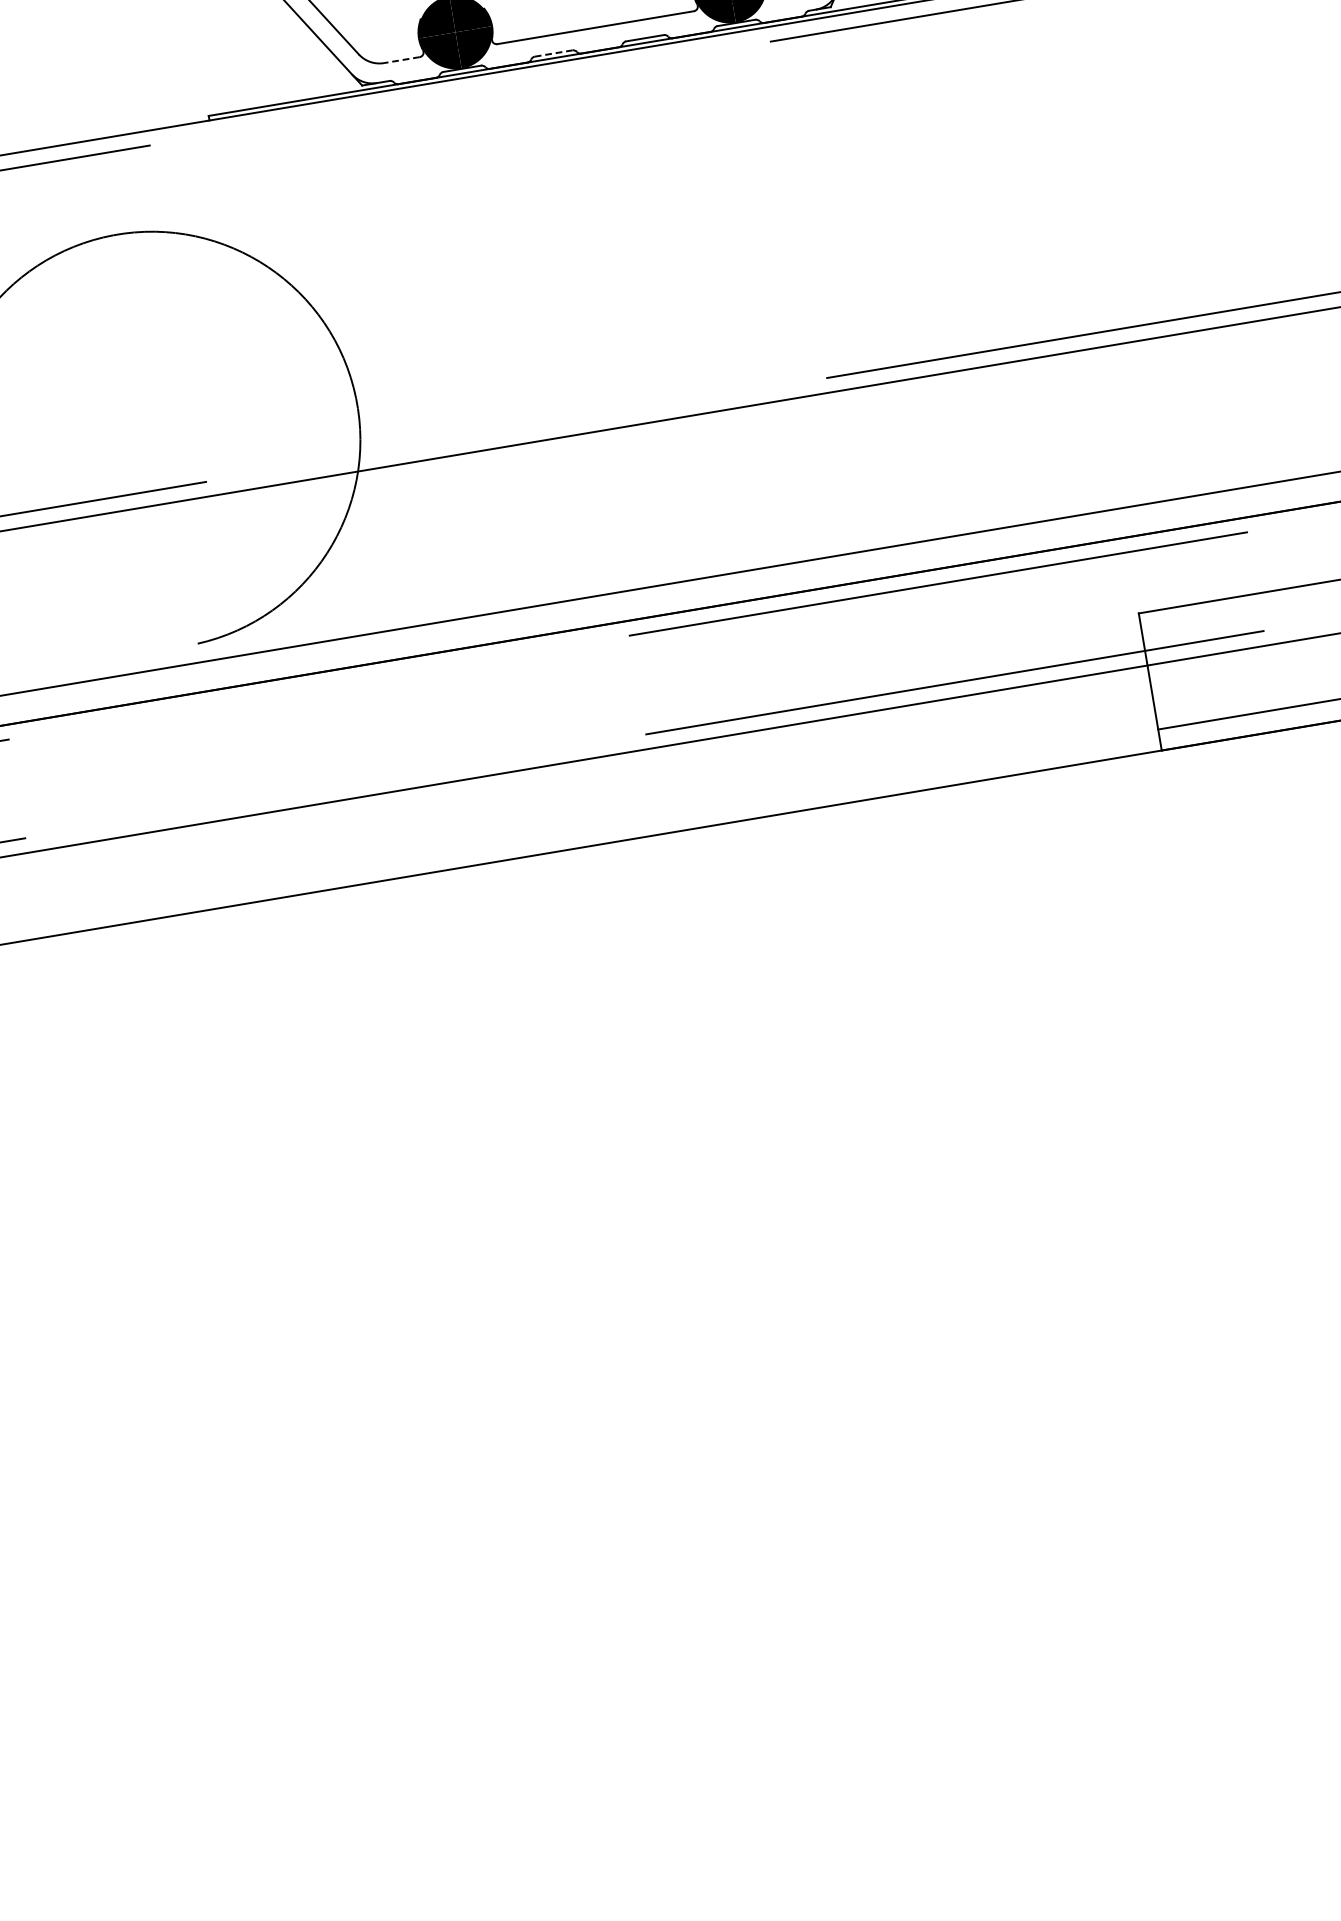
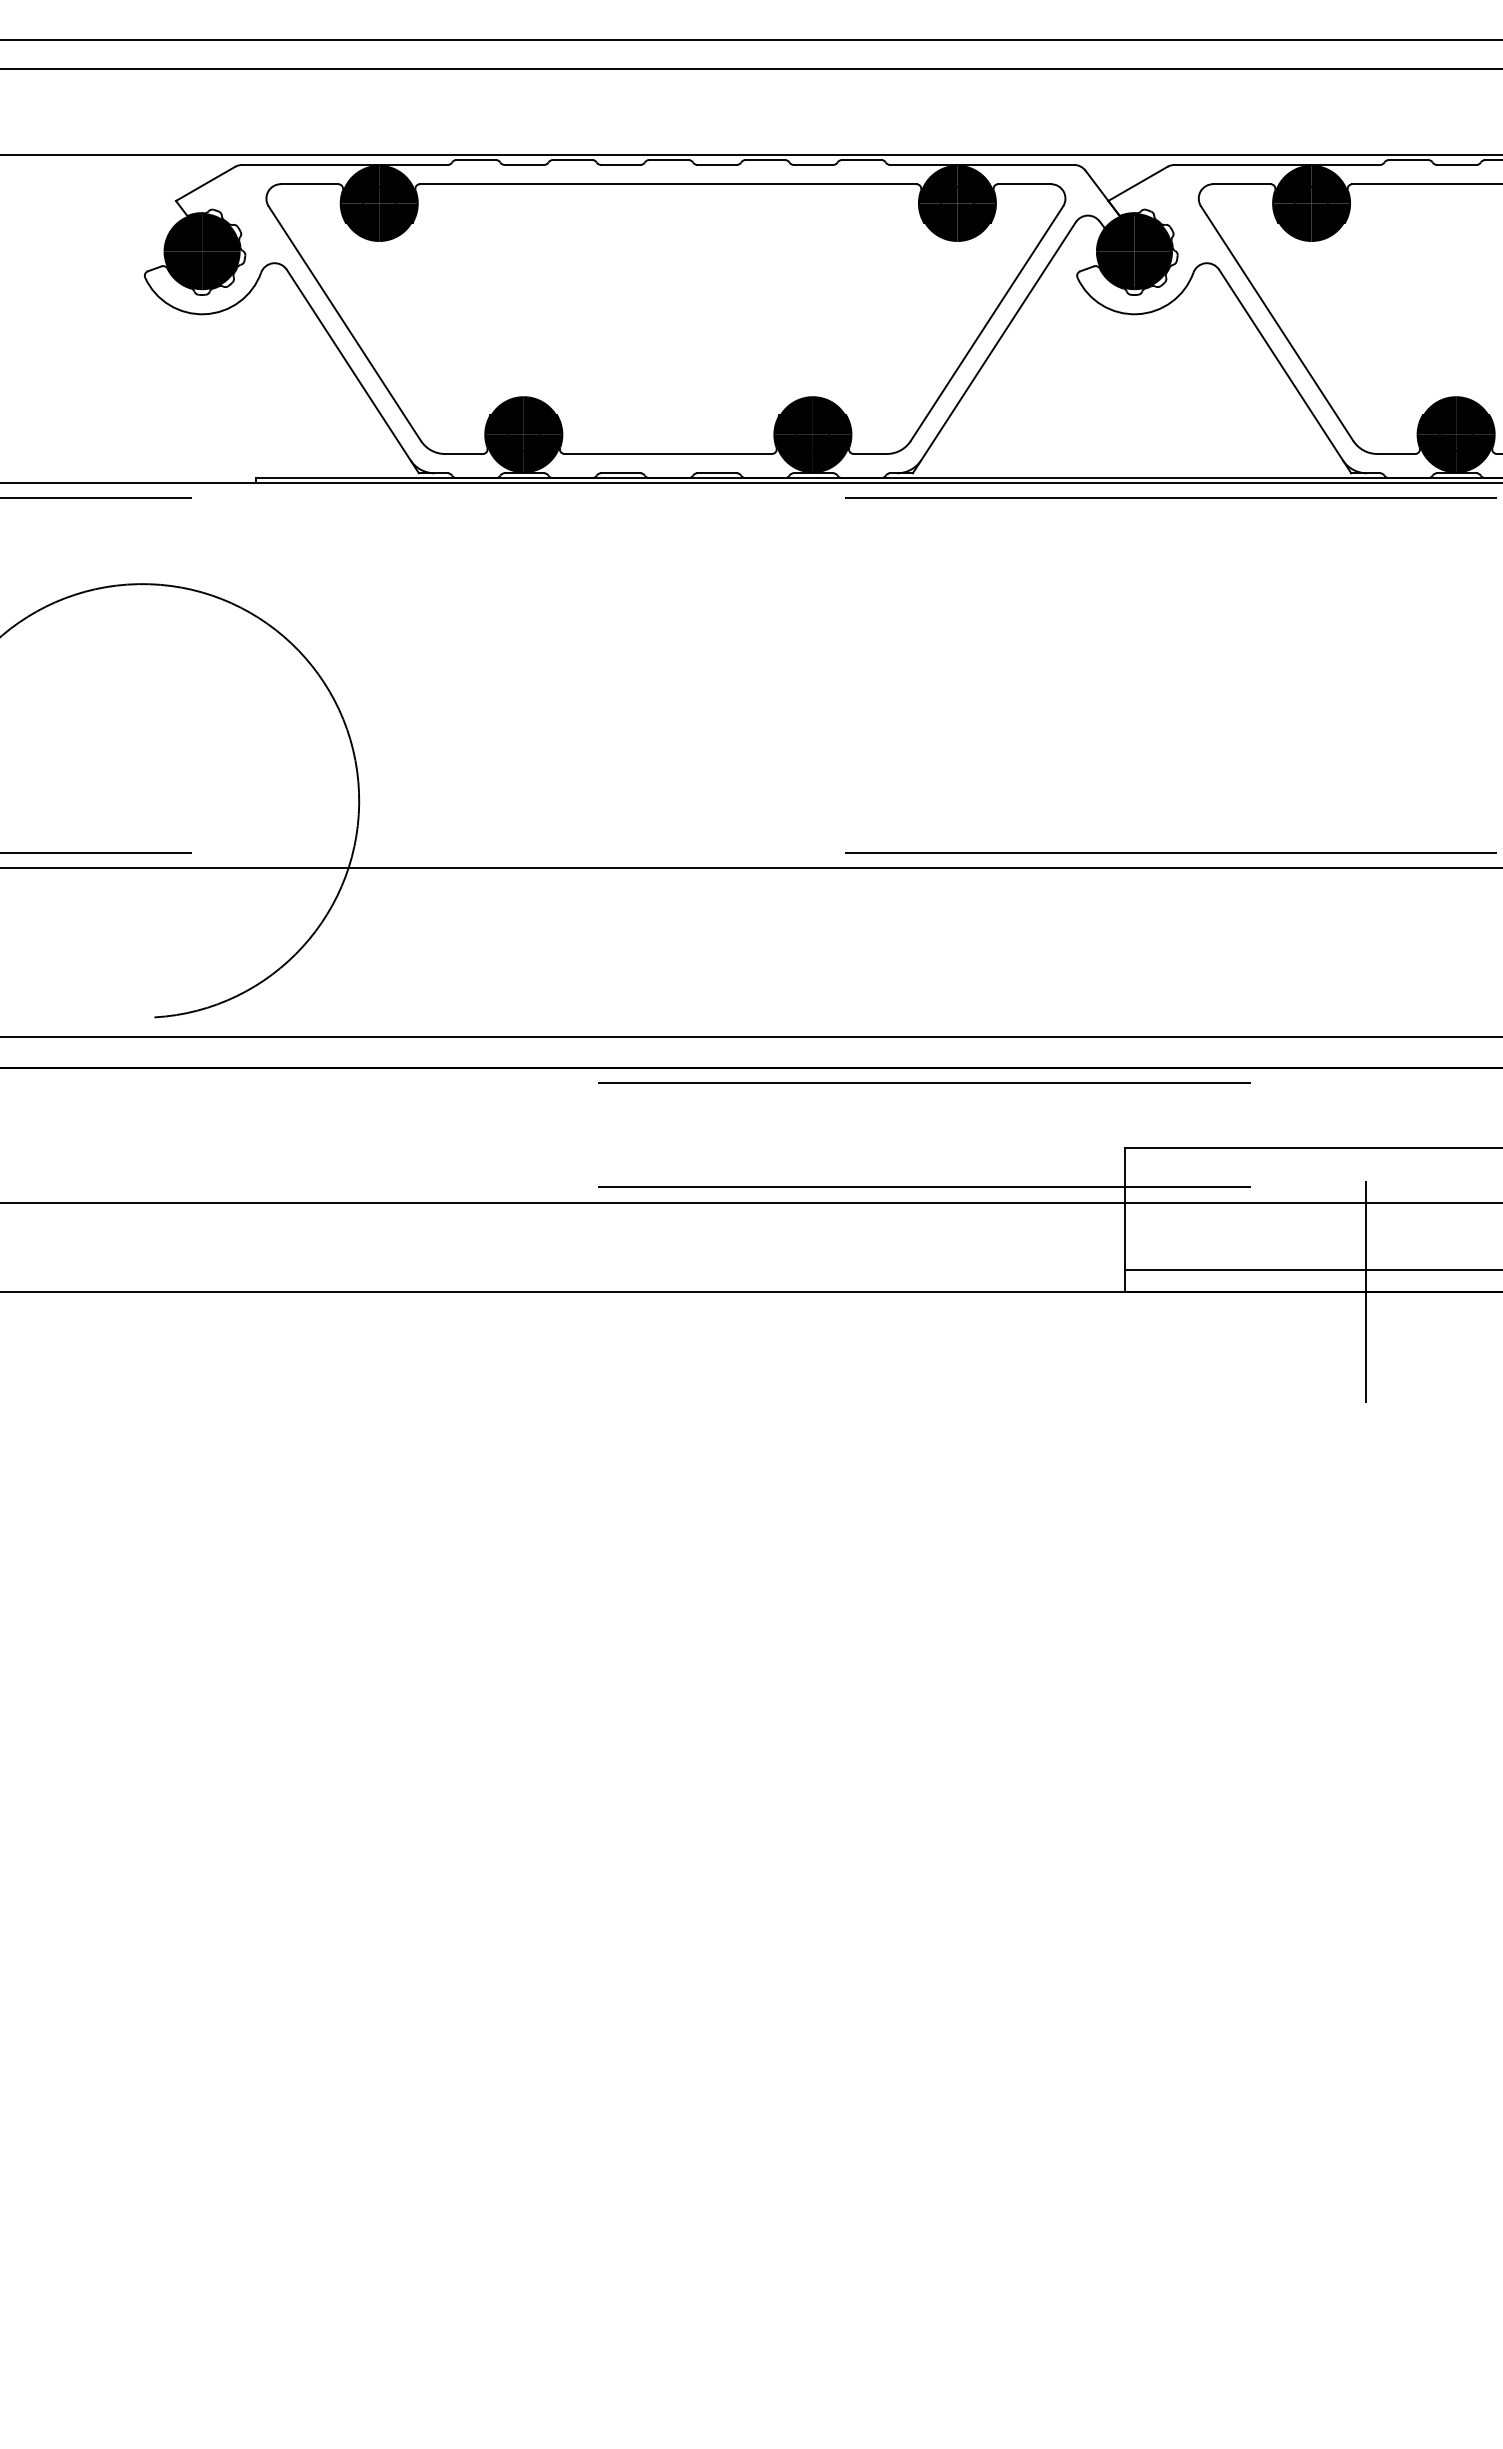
line: (553, 53) -> (620, 473), dashed -> solid
line: (402, 60) -> (464, 454), dashed -> solid

